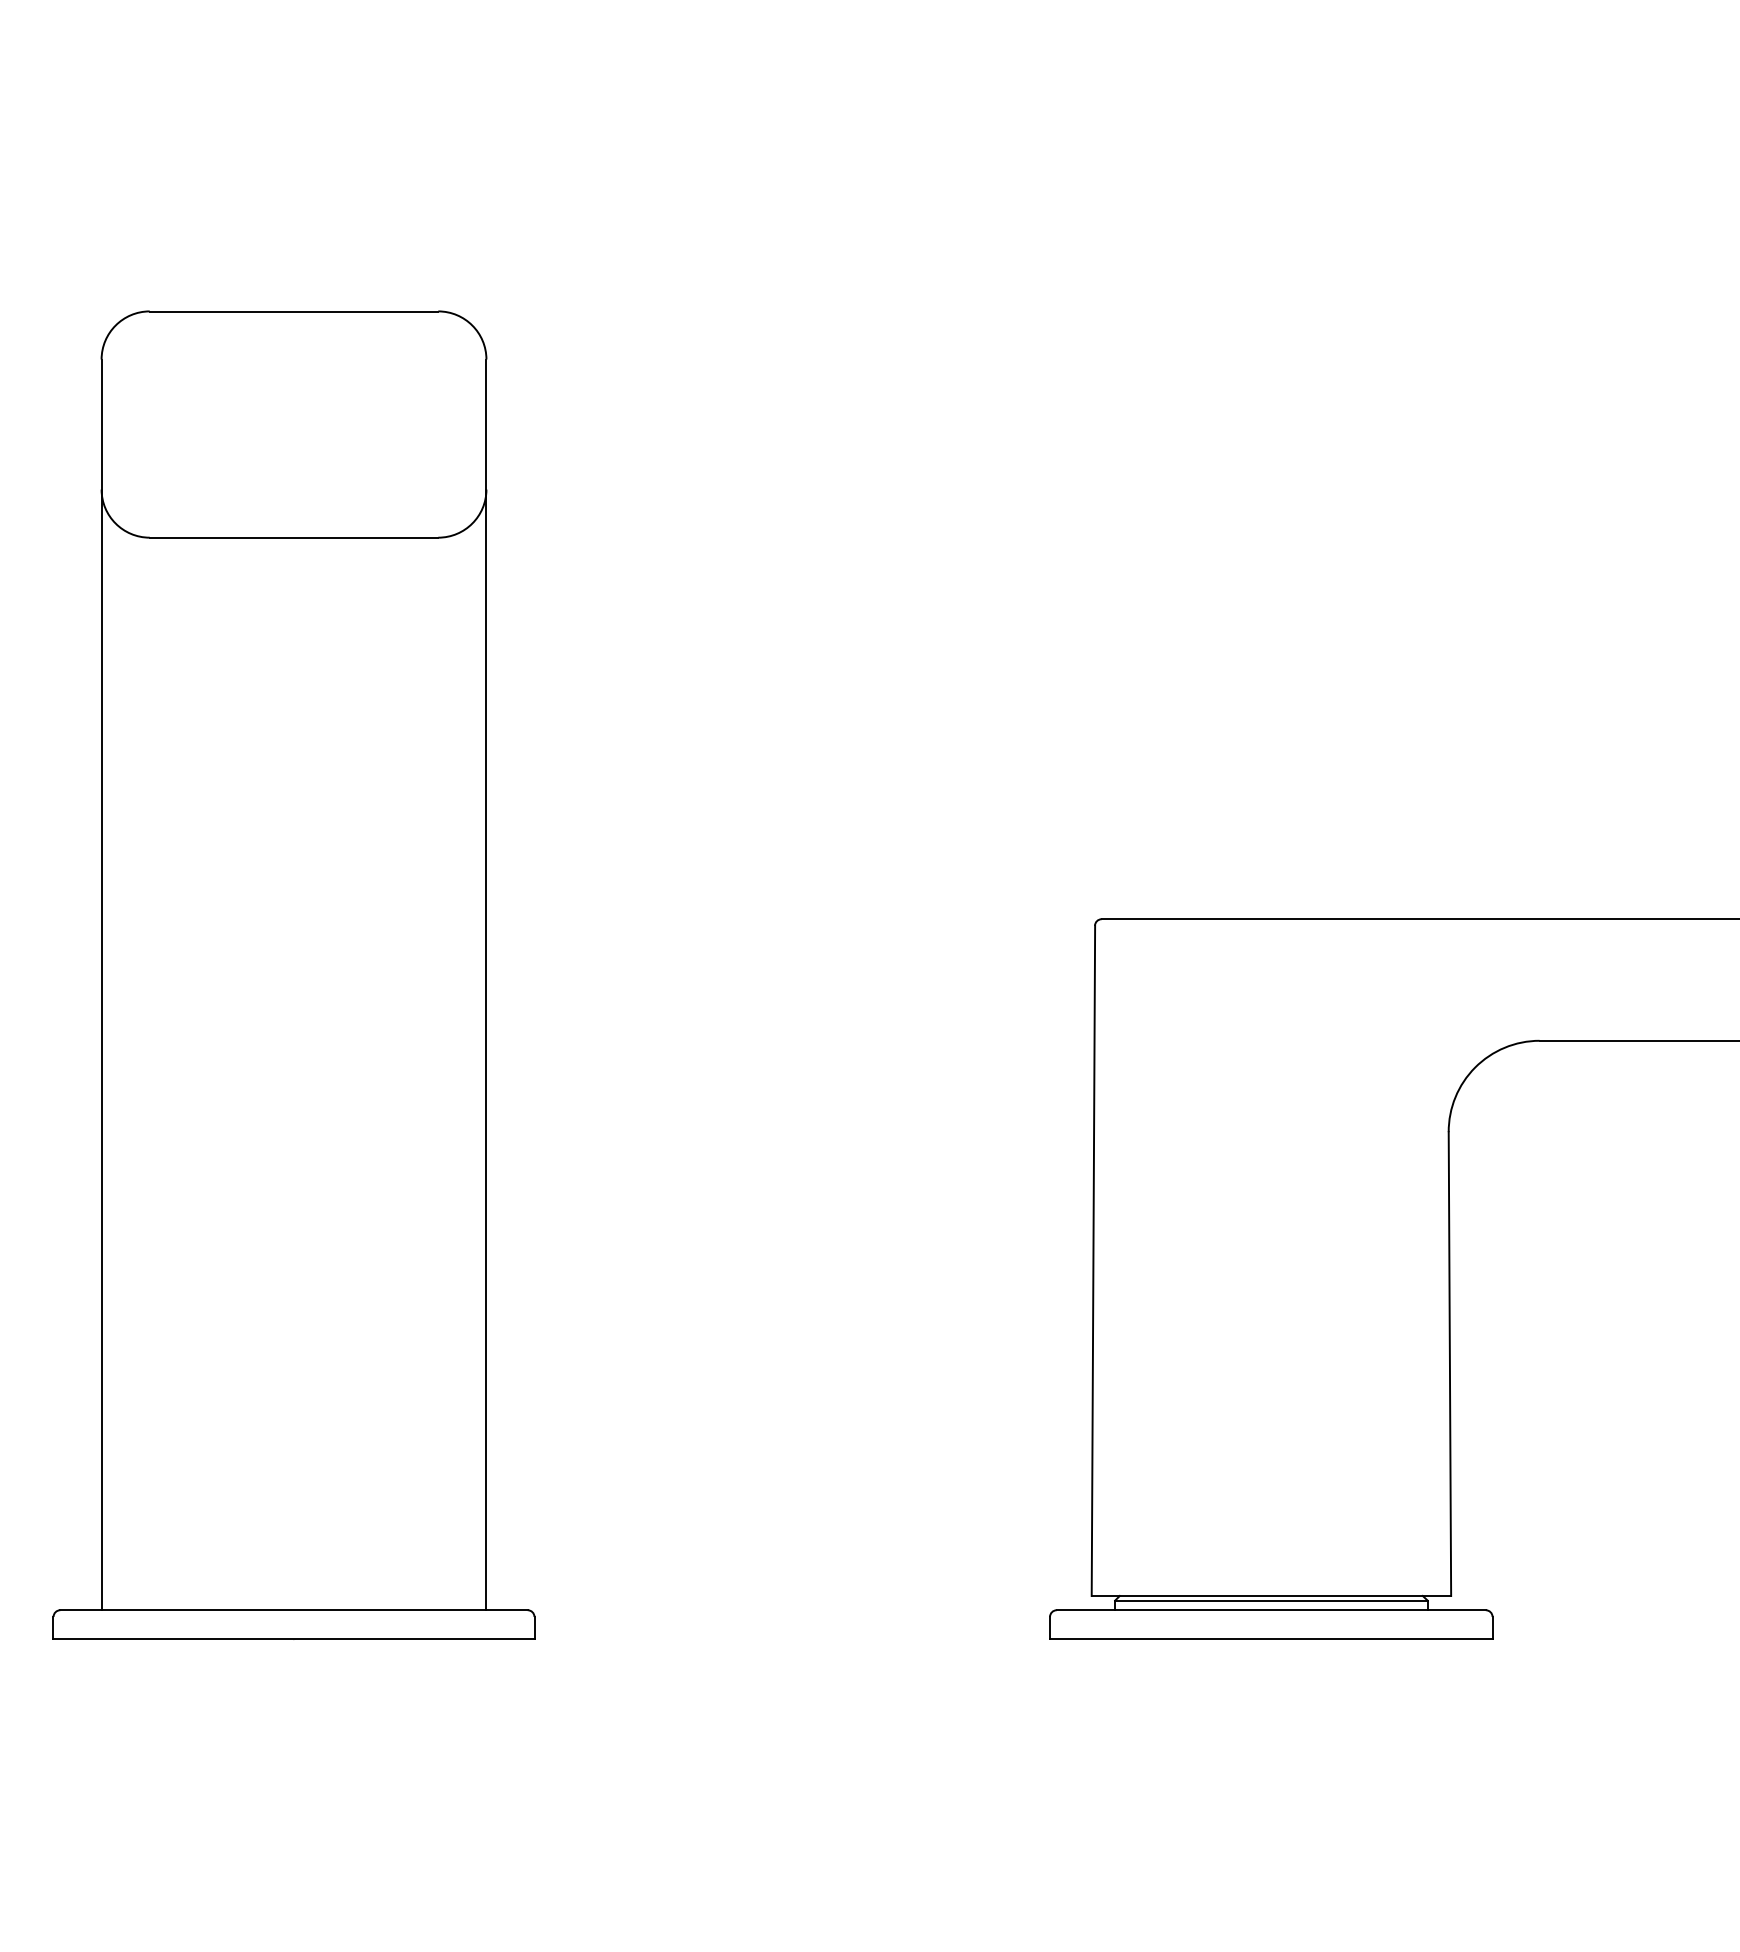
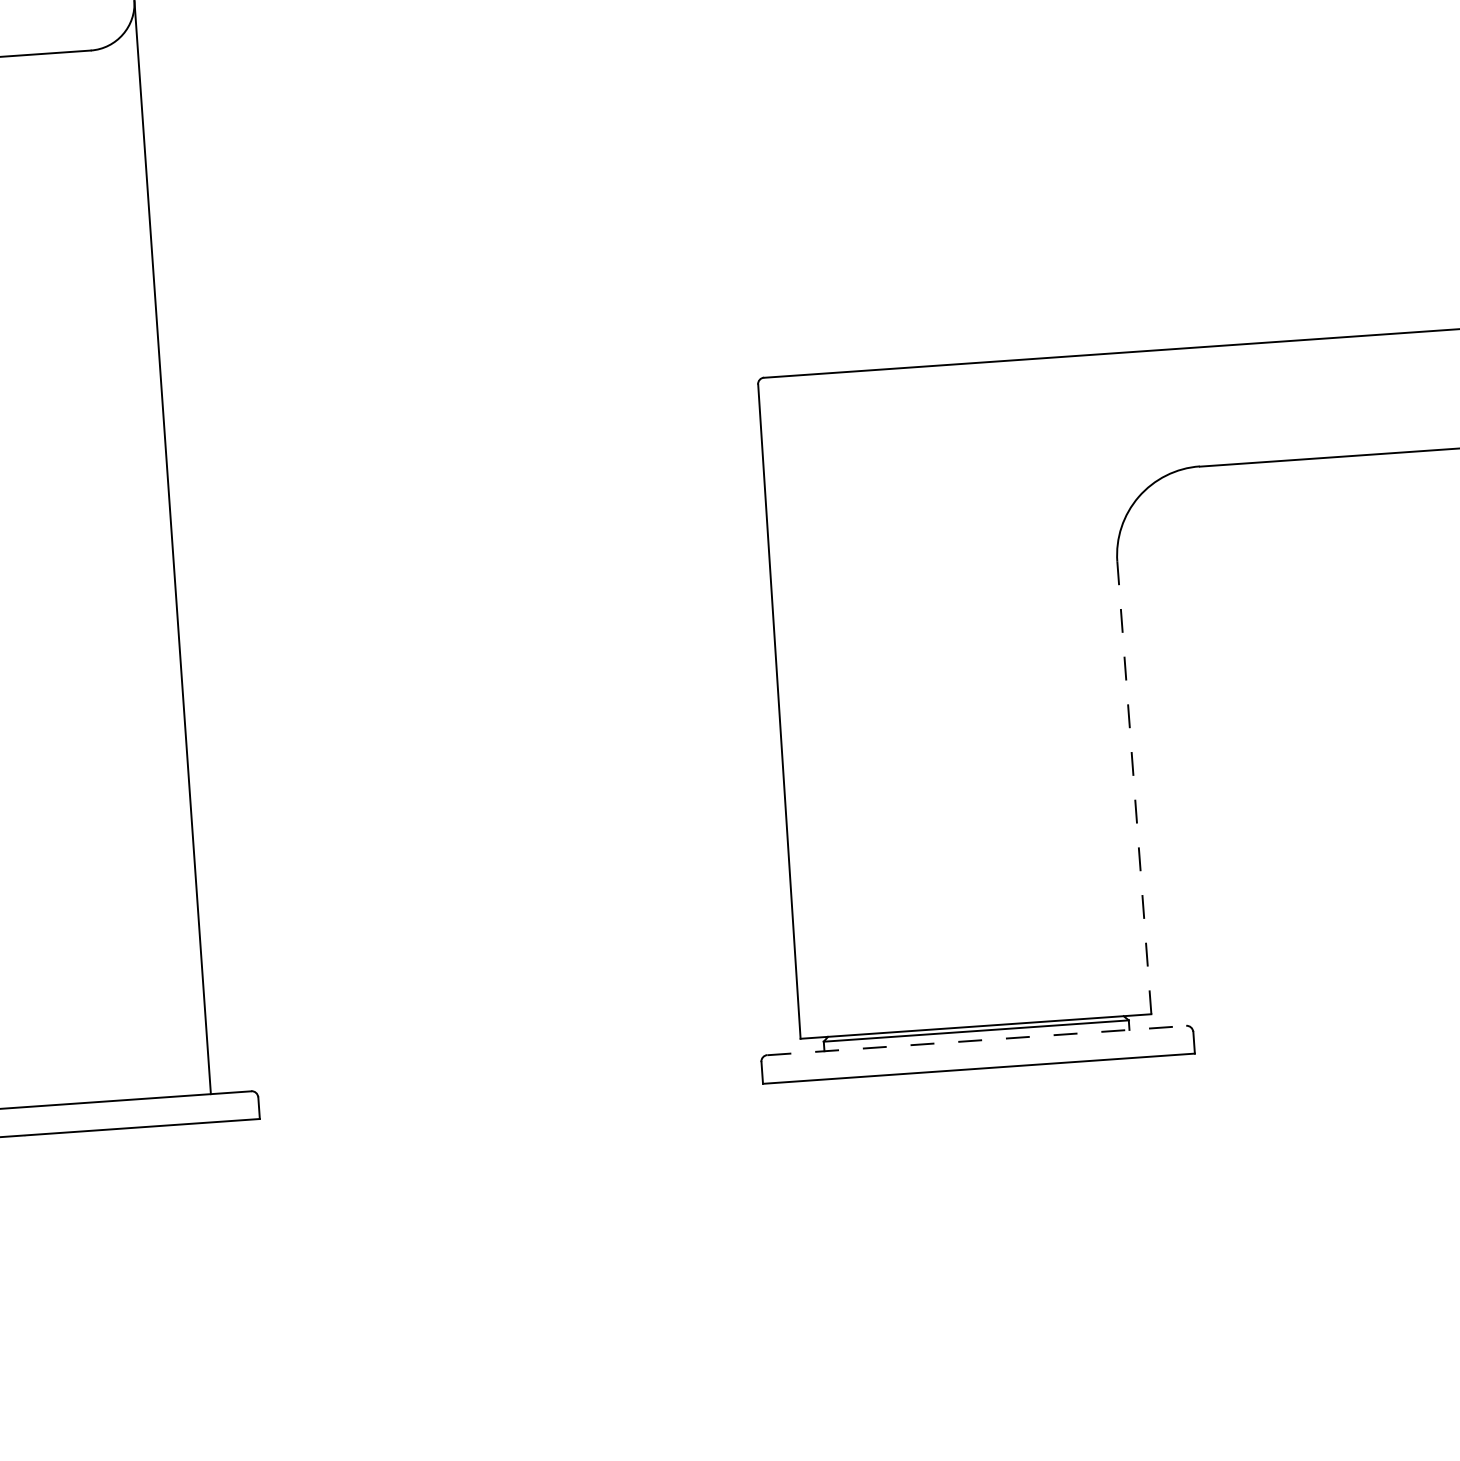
line: (1449, 1364) -> (1133, 788), solid -> dashed
line: (1271, 1610) -> (977, 1040), solid -> dashed

